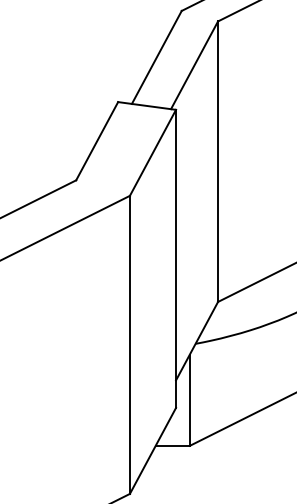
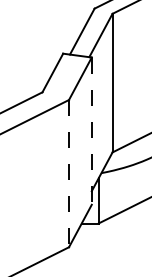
line: (175, 259) -> (91, 131), solid -> dashed
line: (130, 344) -> (69, 173), solid -> dashed

